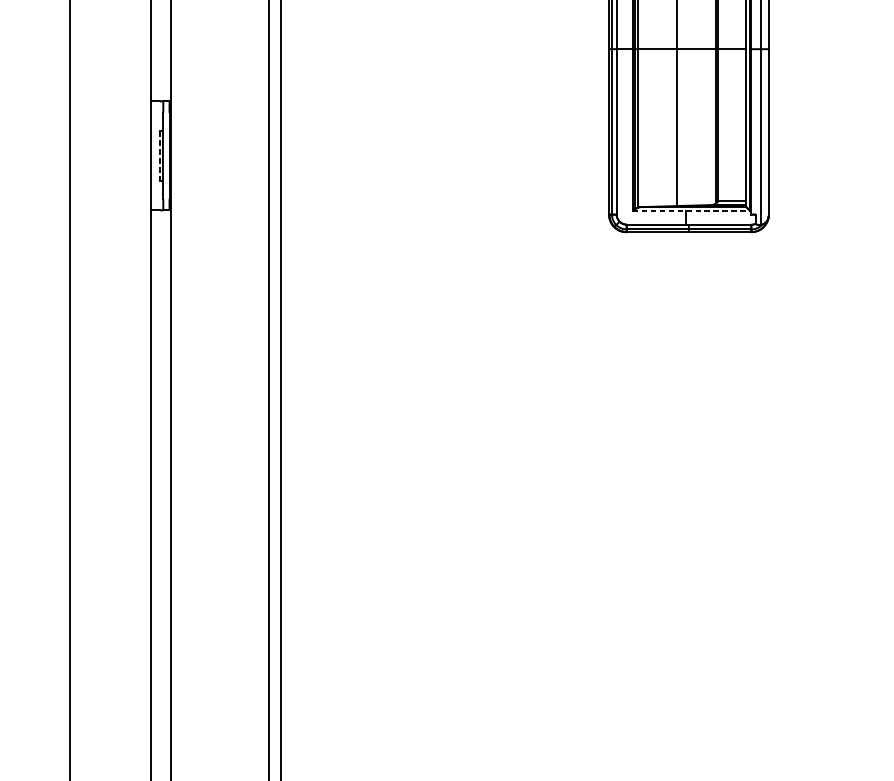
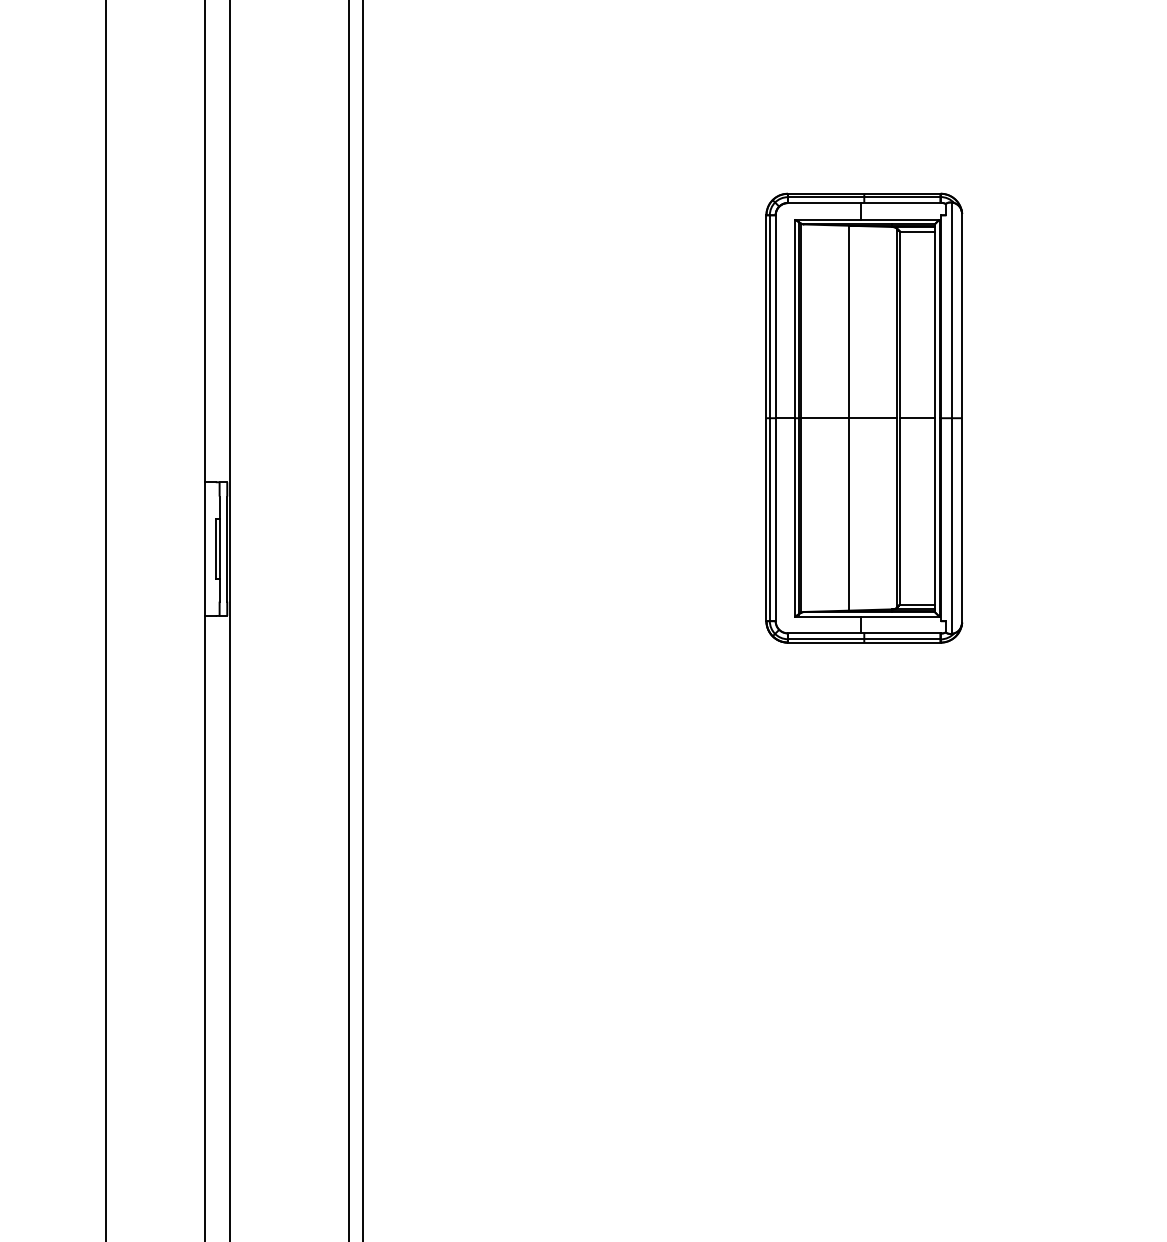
line: (159, 156) -> (215, 549), dashed -> solid
line: (691, 210) -> (867, 616), dashed -> solid

